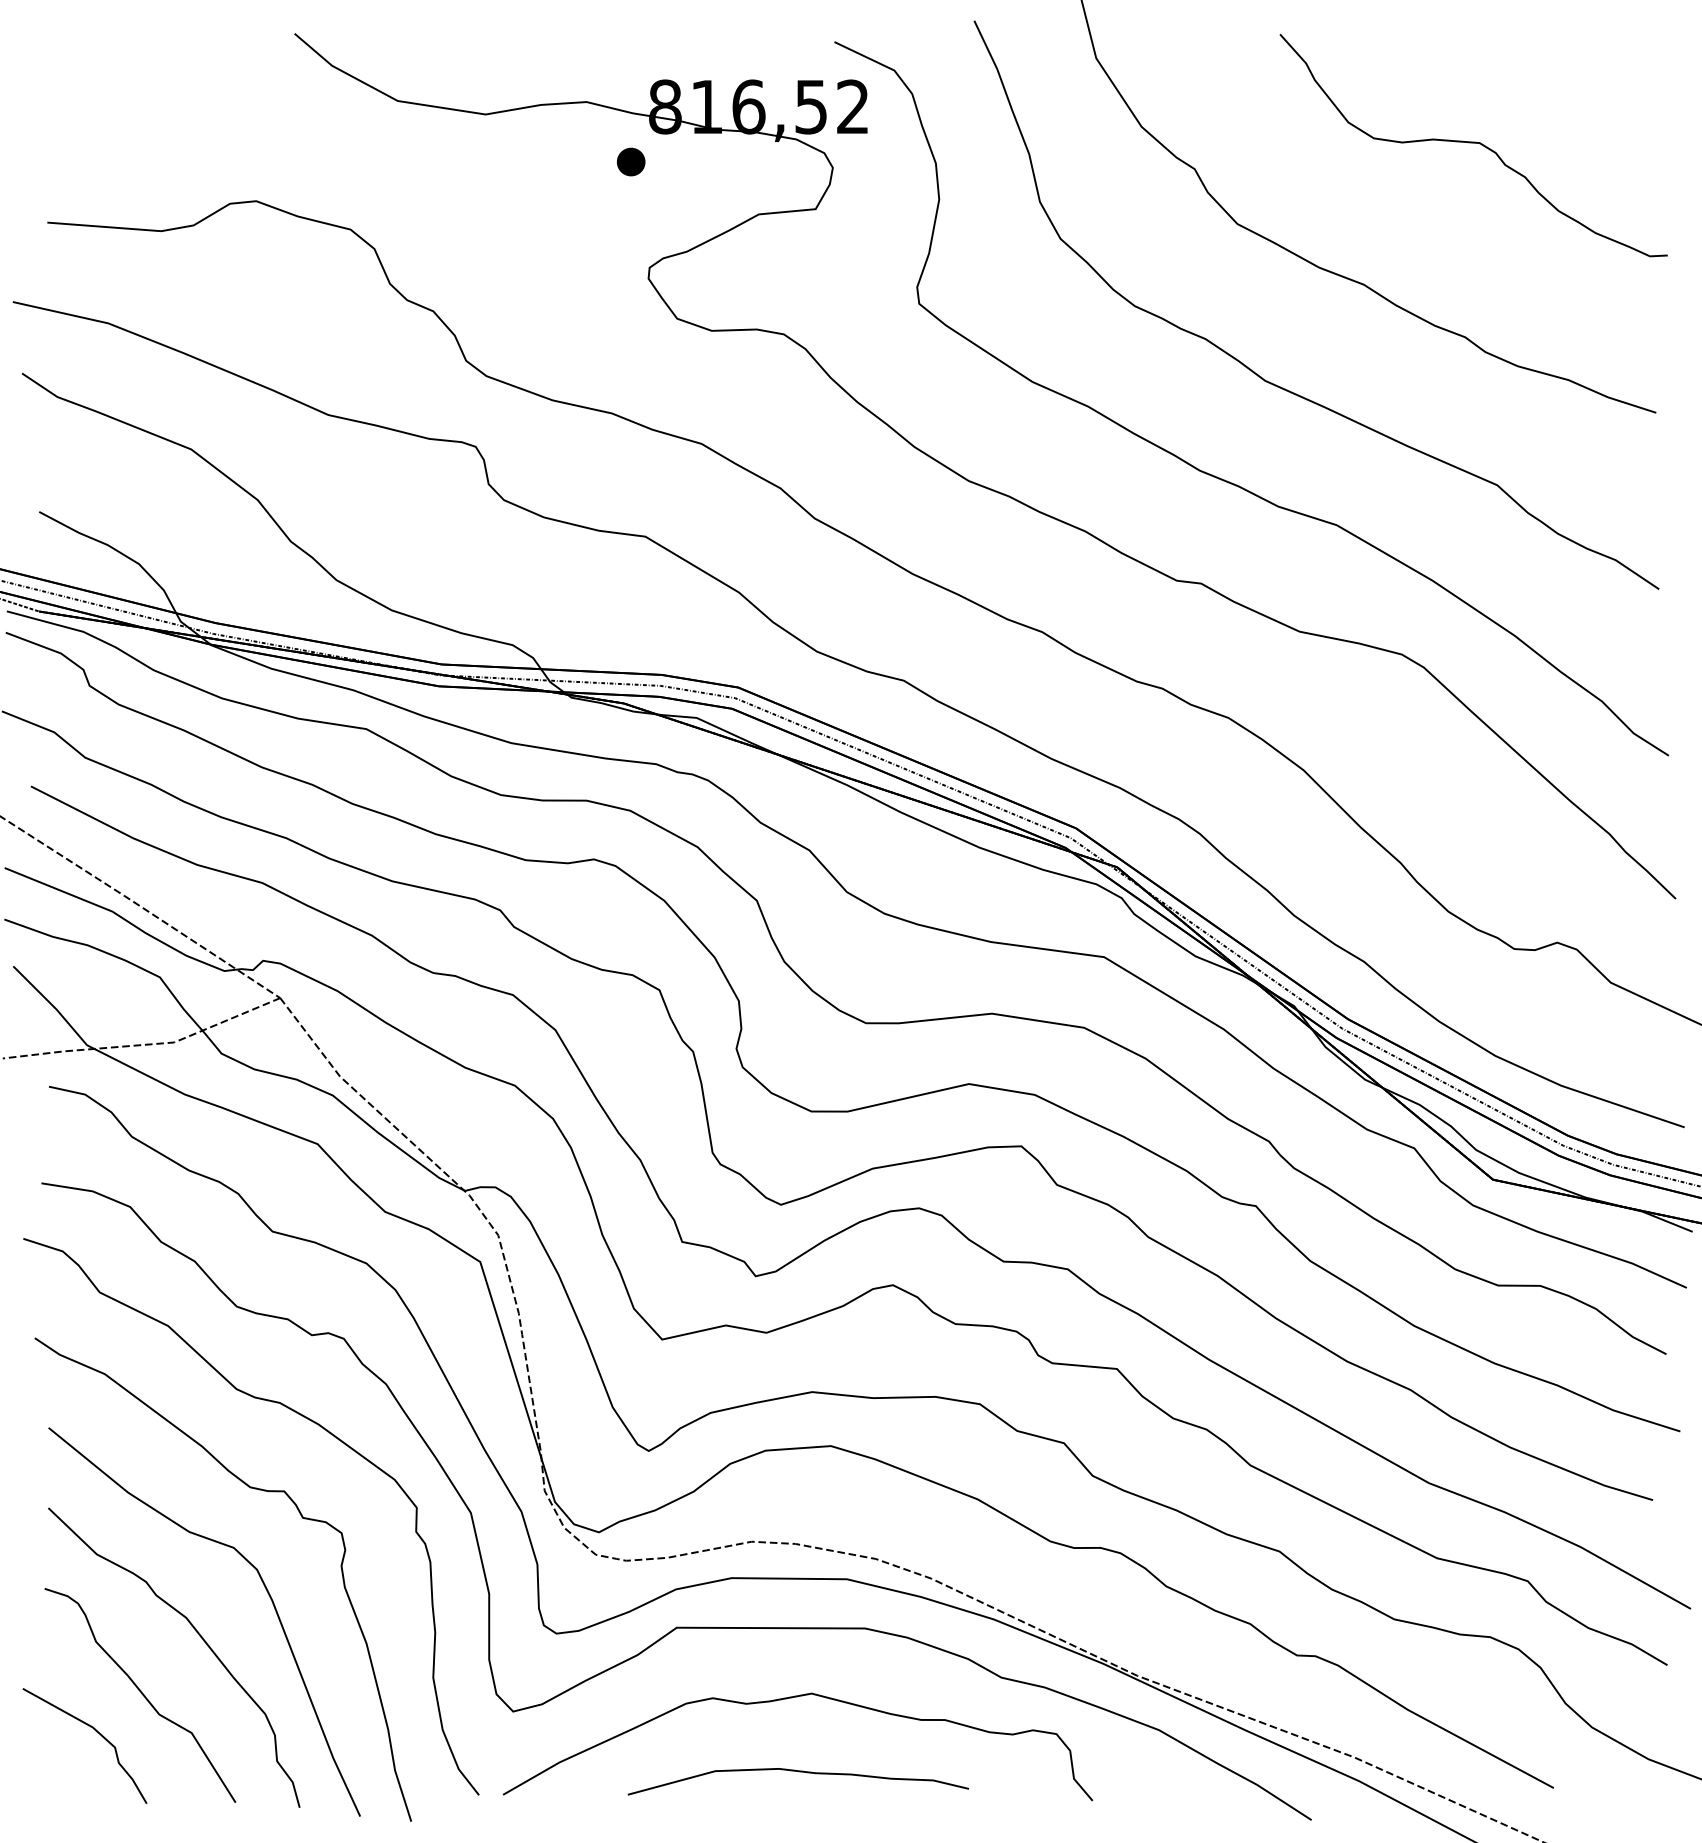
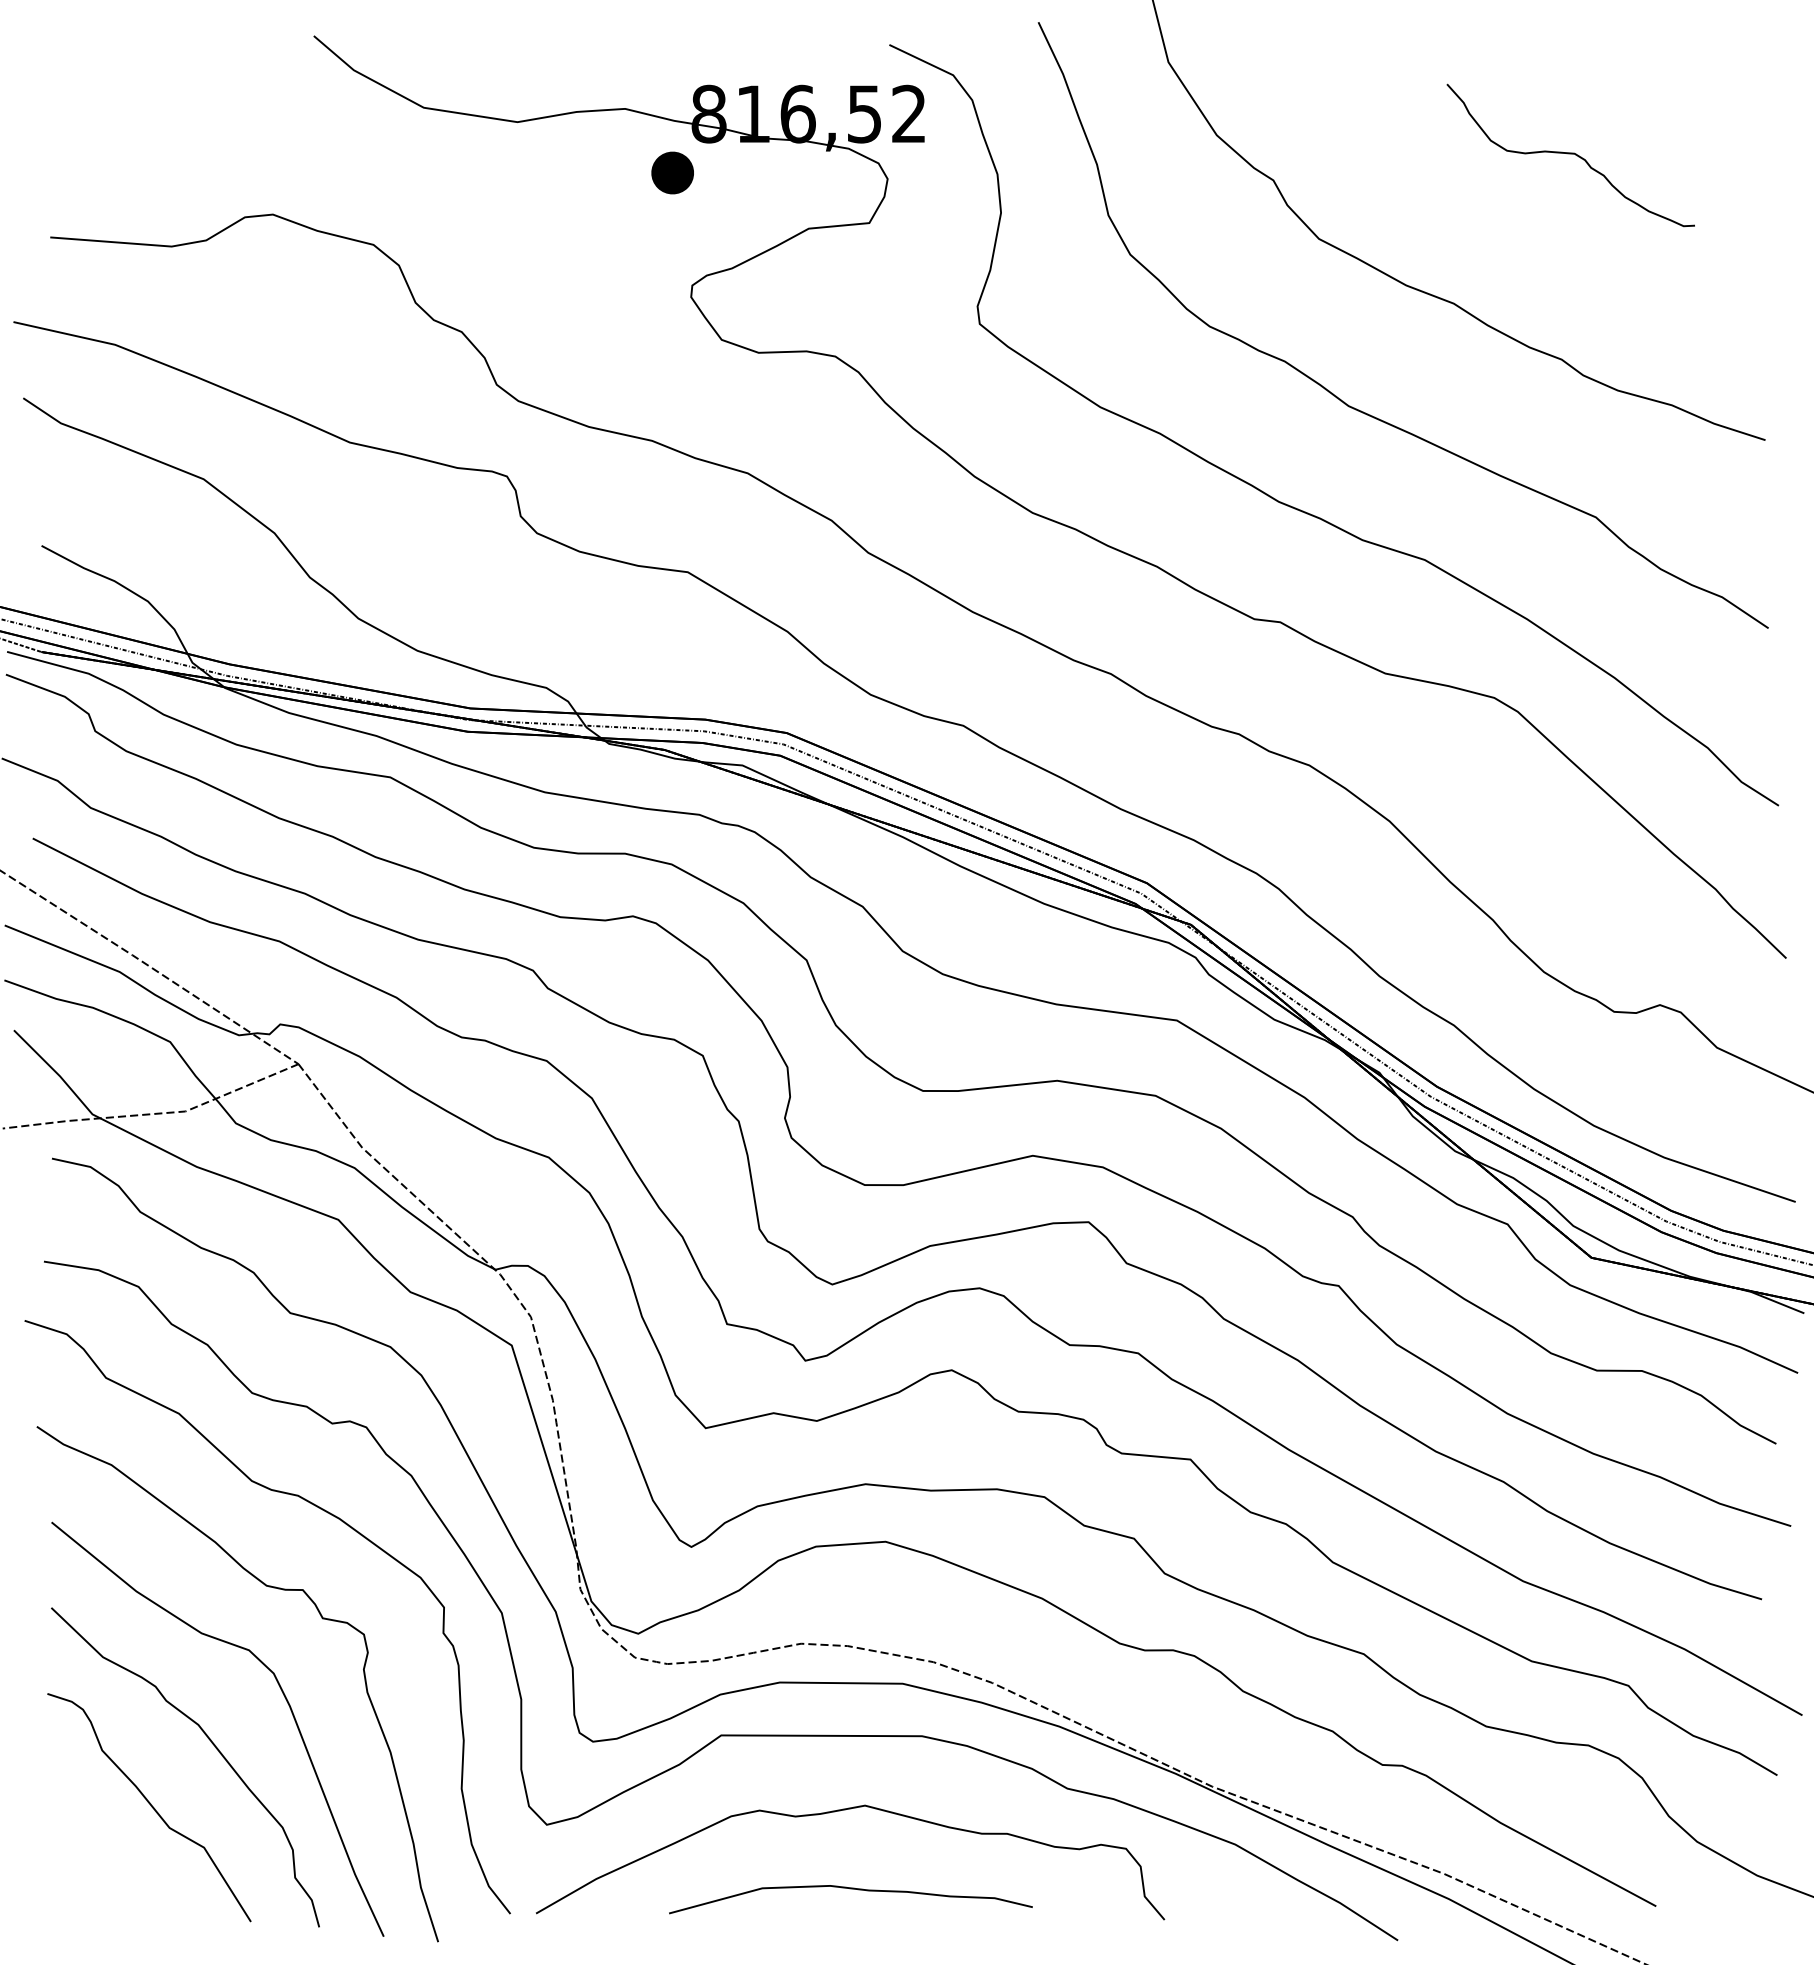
part: (1473, 145) -> (1570, 155), size x0.6
part: (631, 161) -> (672, 172), size x1.4
part: (97, 1732) -> (103, 1847), removed

